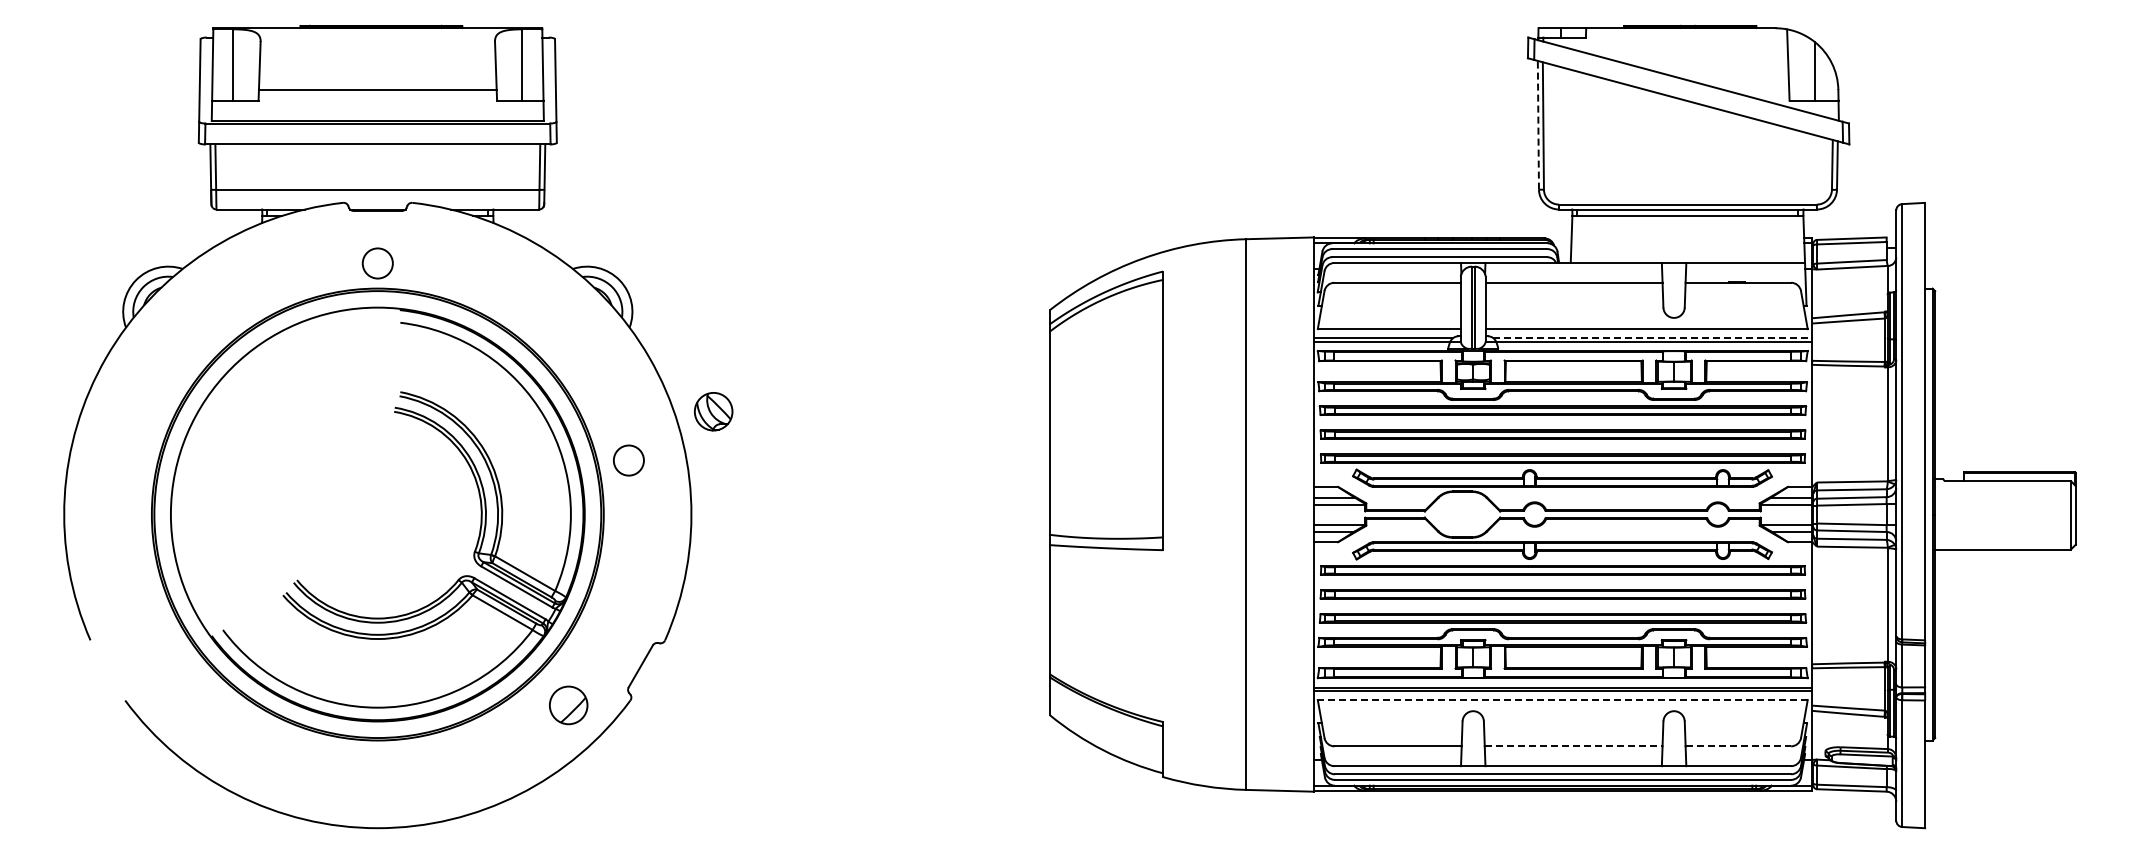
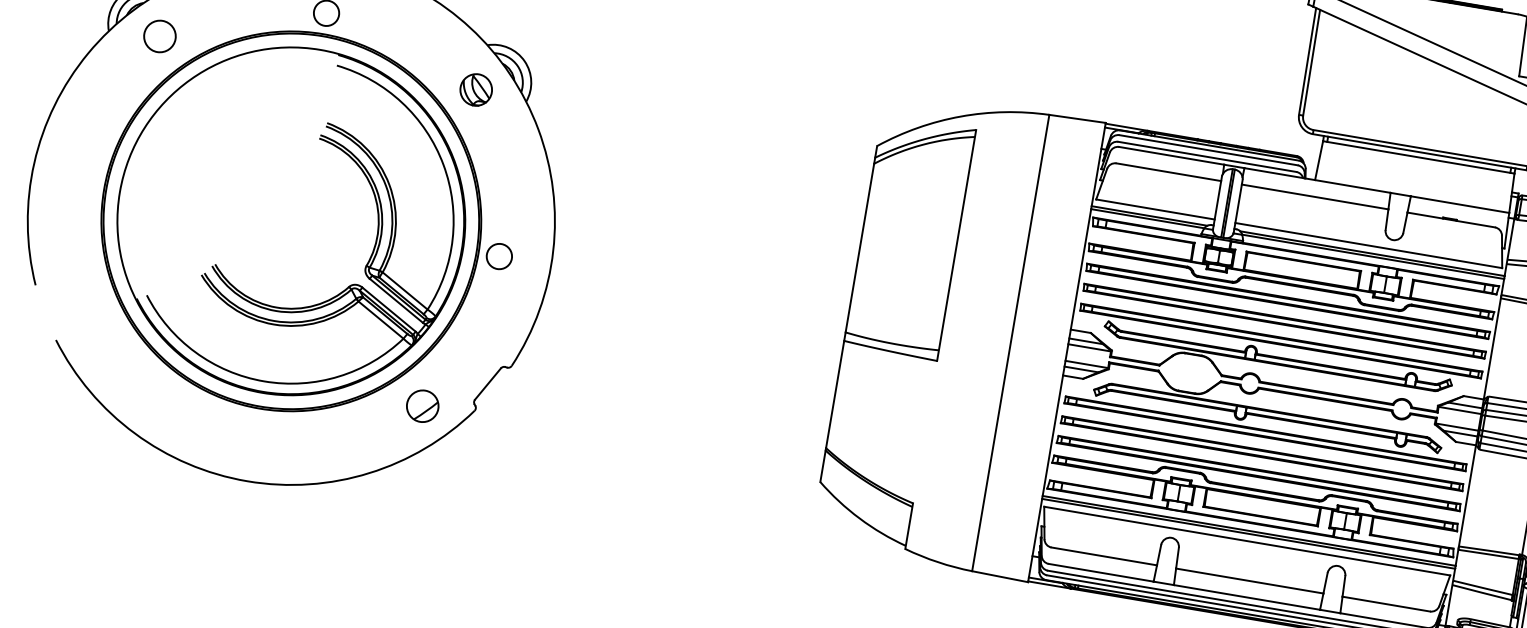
line: (1538, 124) -> (1307, 60), dashed -> solid
circle: (186, 323) -> (159, 36), added
line: (1652, 337) -> (1372, 253), dashed -> solid
part: (713, 411) -> (476, 89), moved
circle: (628, 460) -> (499, 256), moved
line: (1562, 700) -> (1246, 541), dashed -> solid
line: (1573, 746) -> (1249, 581), dashed -> solid
line: (1738, 746) -> (1386, 604), dashed -> solid

